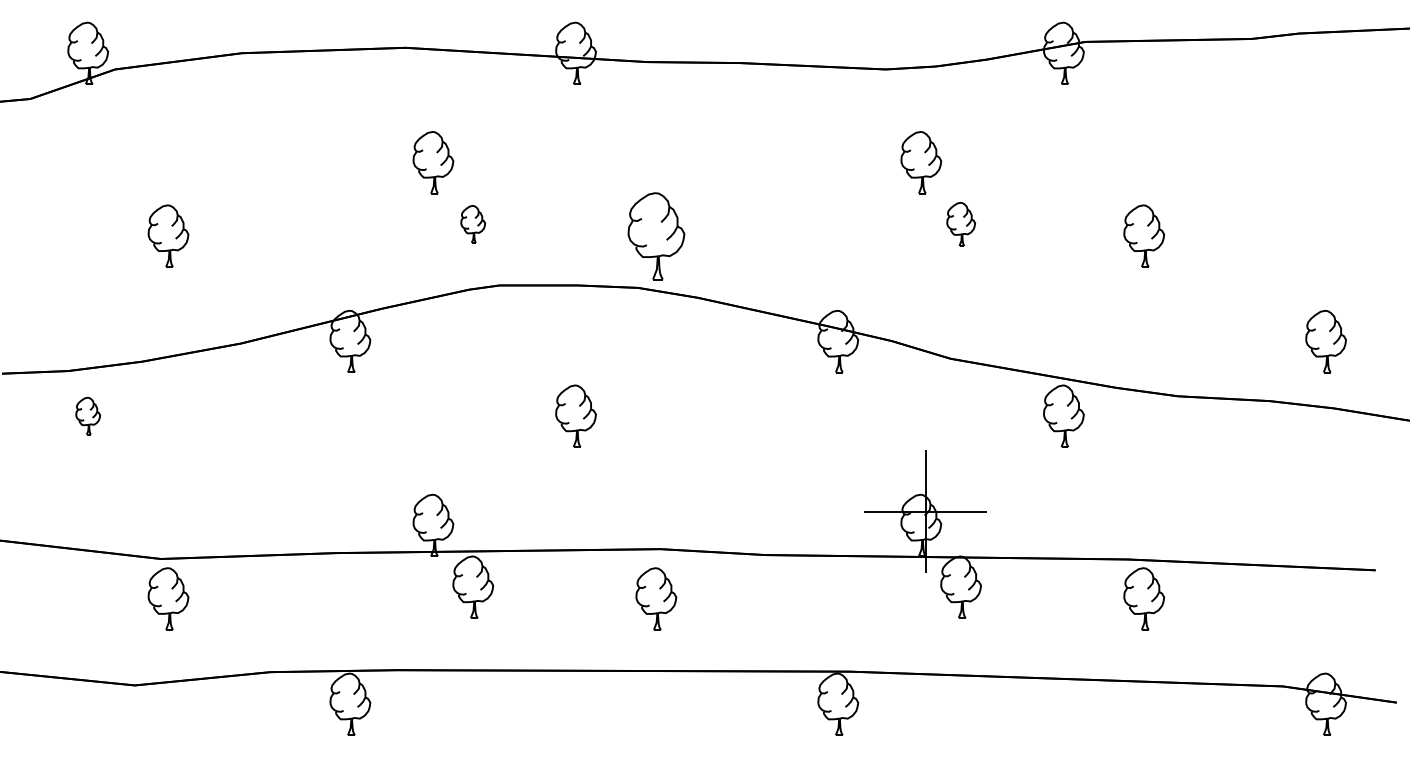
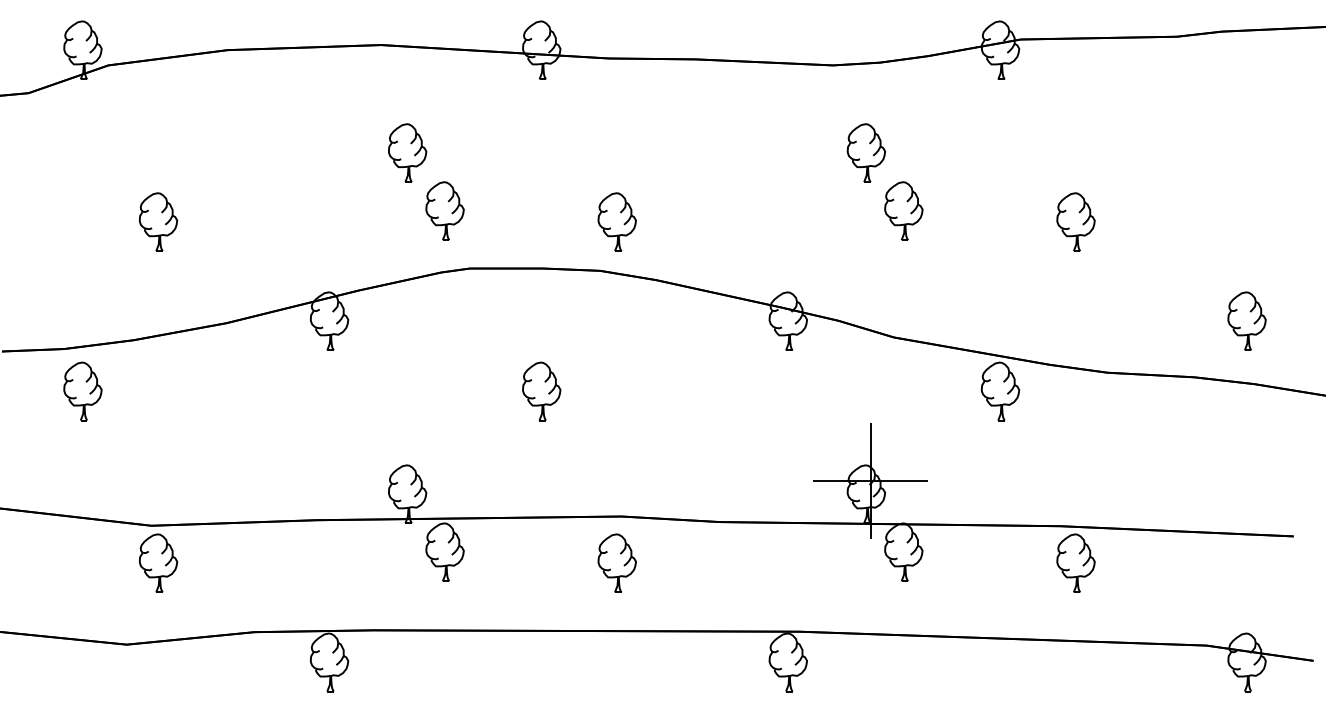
part: (472, 223) -> (444, 210), size x1.67
part: (960, 223) -> (903, 210), size x1.43
part: (655, 235) -> (616, 221), size x0.71
part: (87, 416) -> (82, 391), size x1.67

